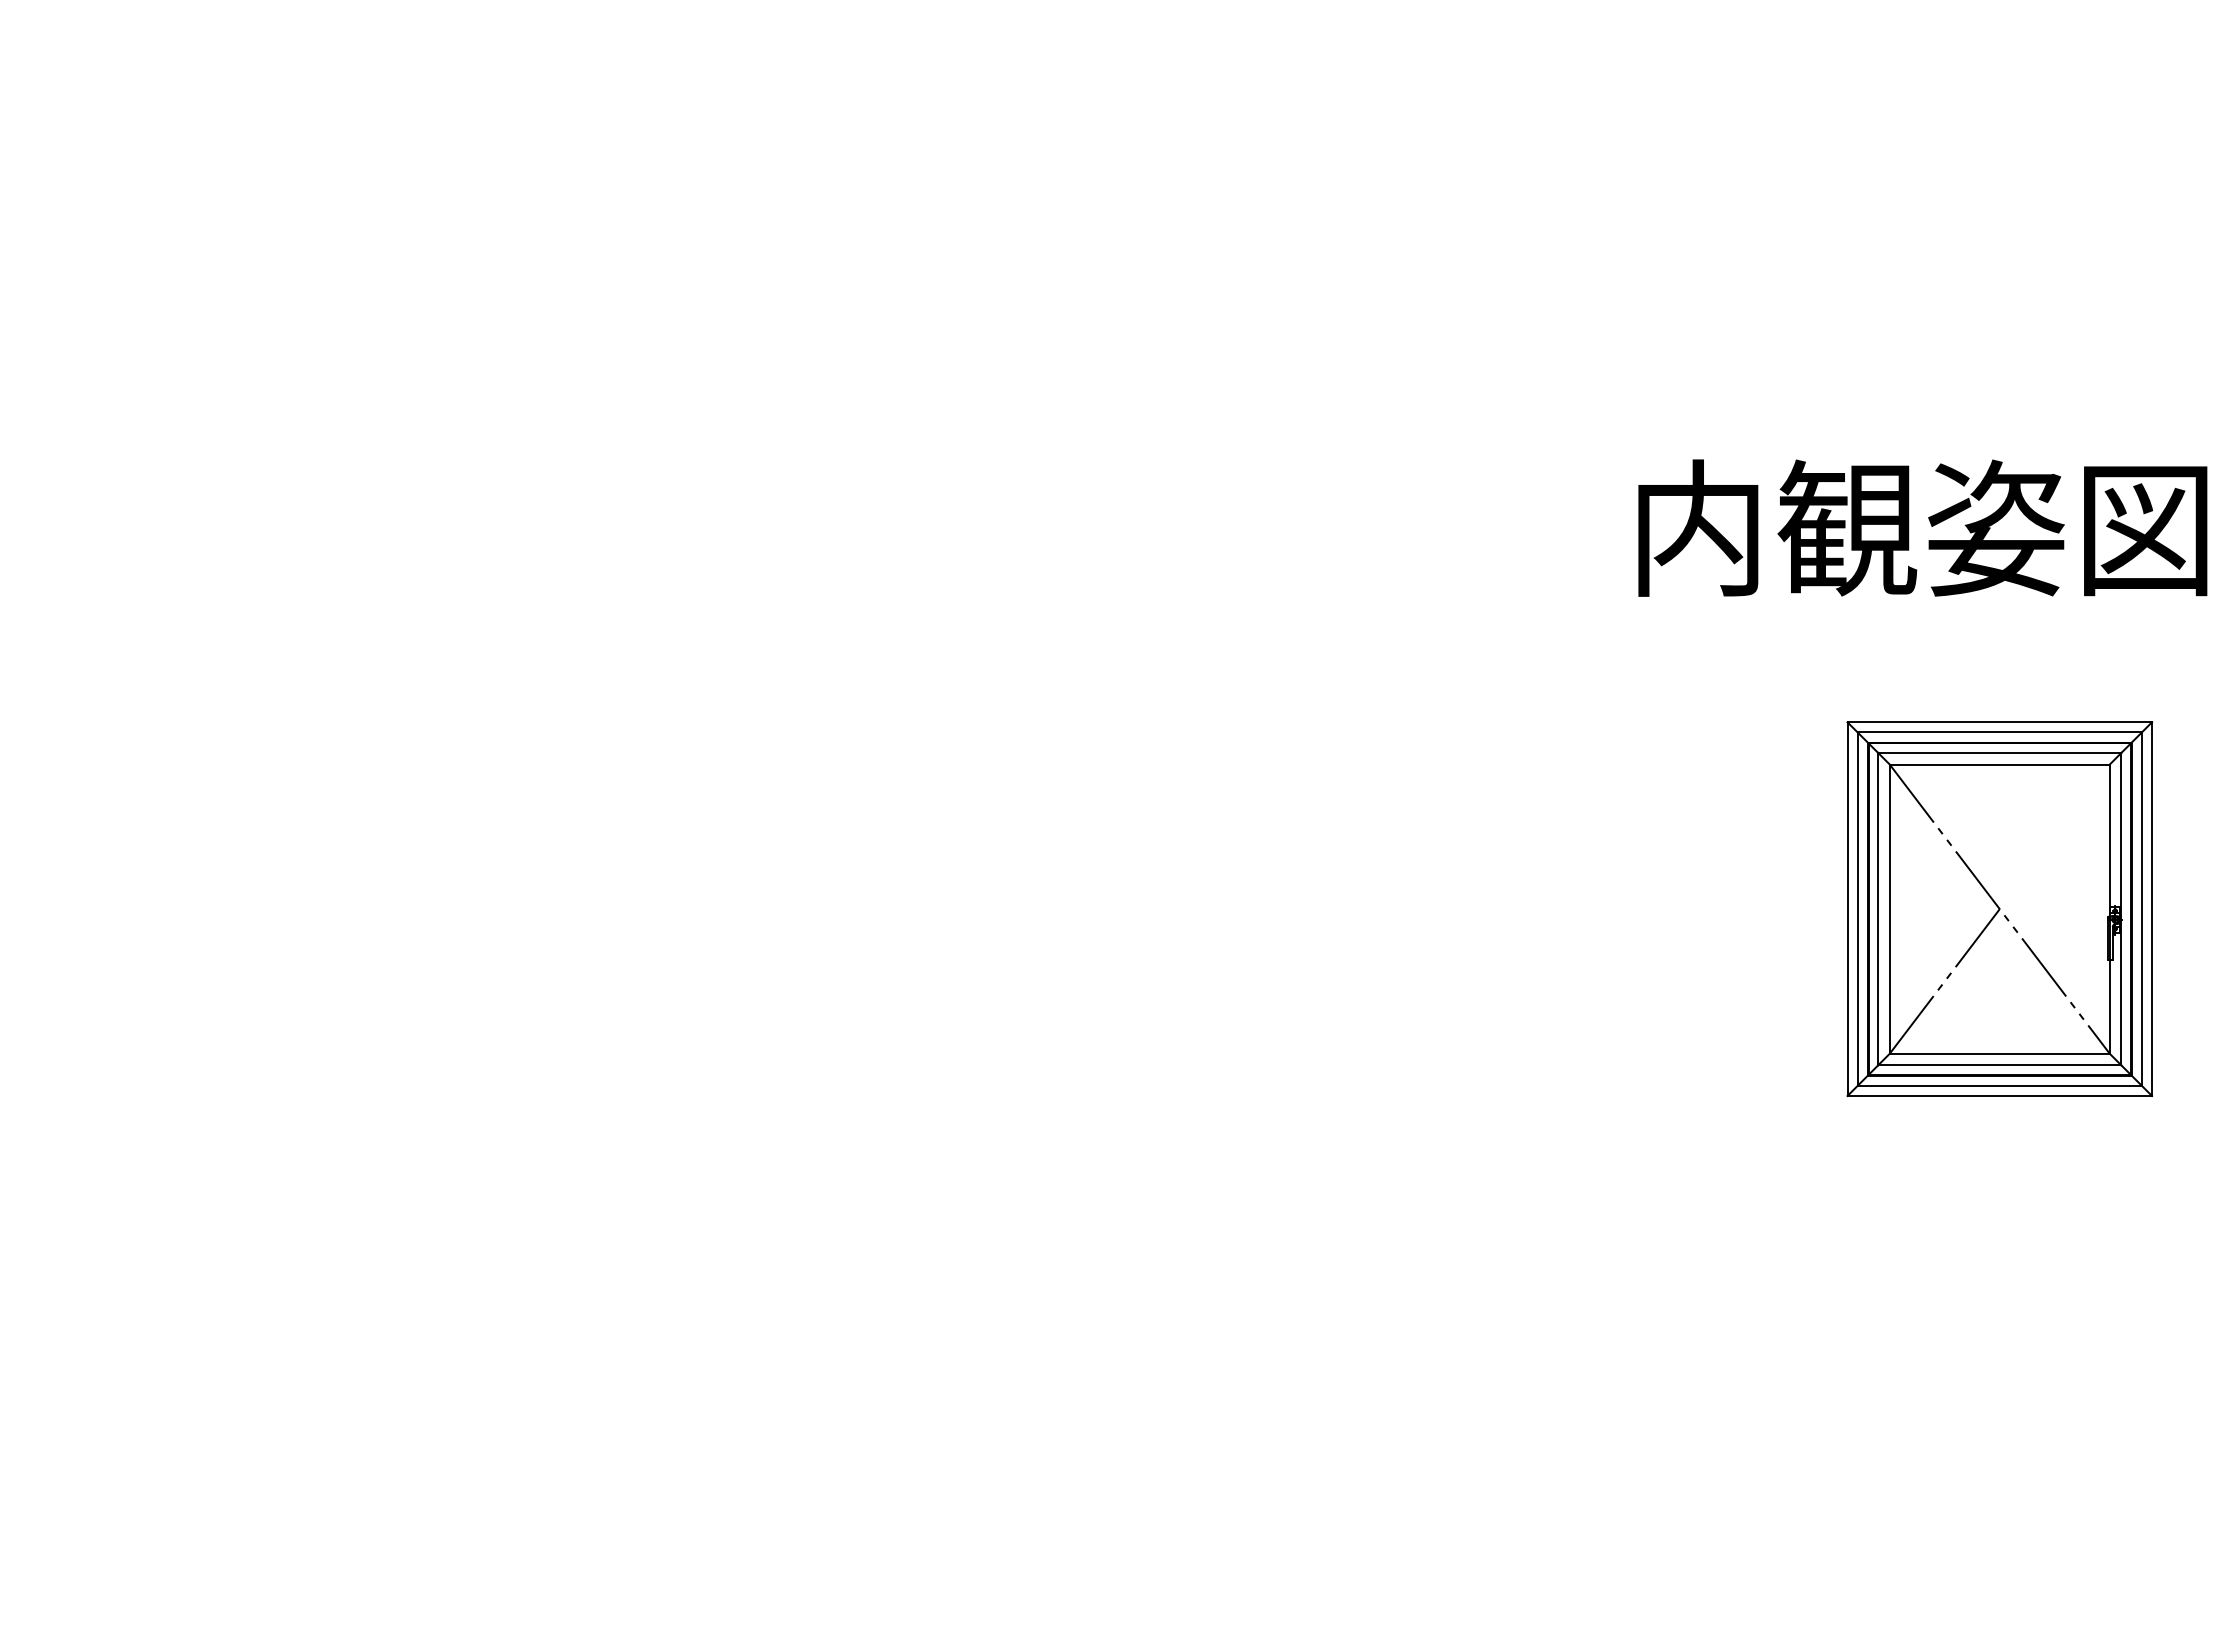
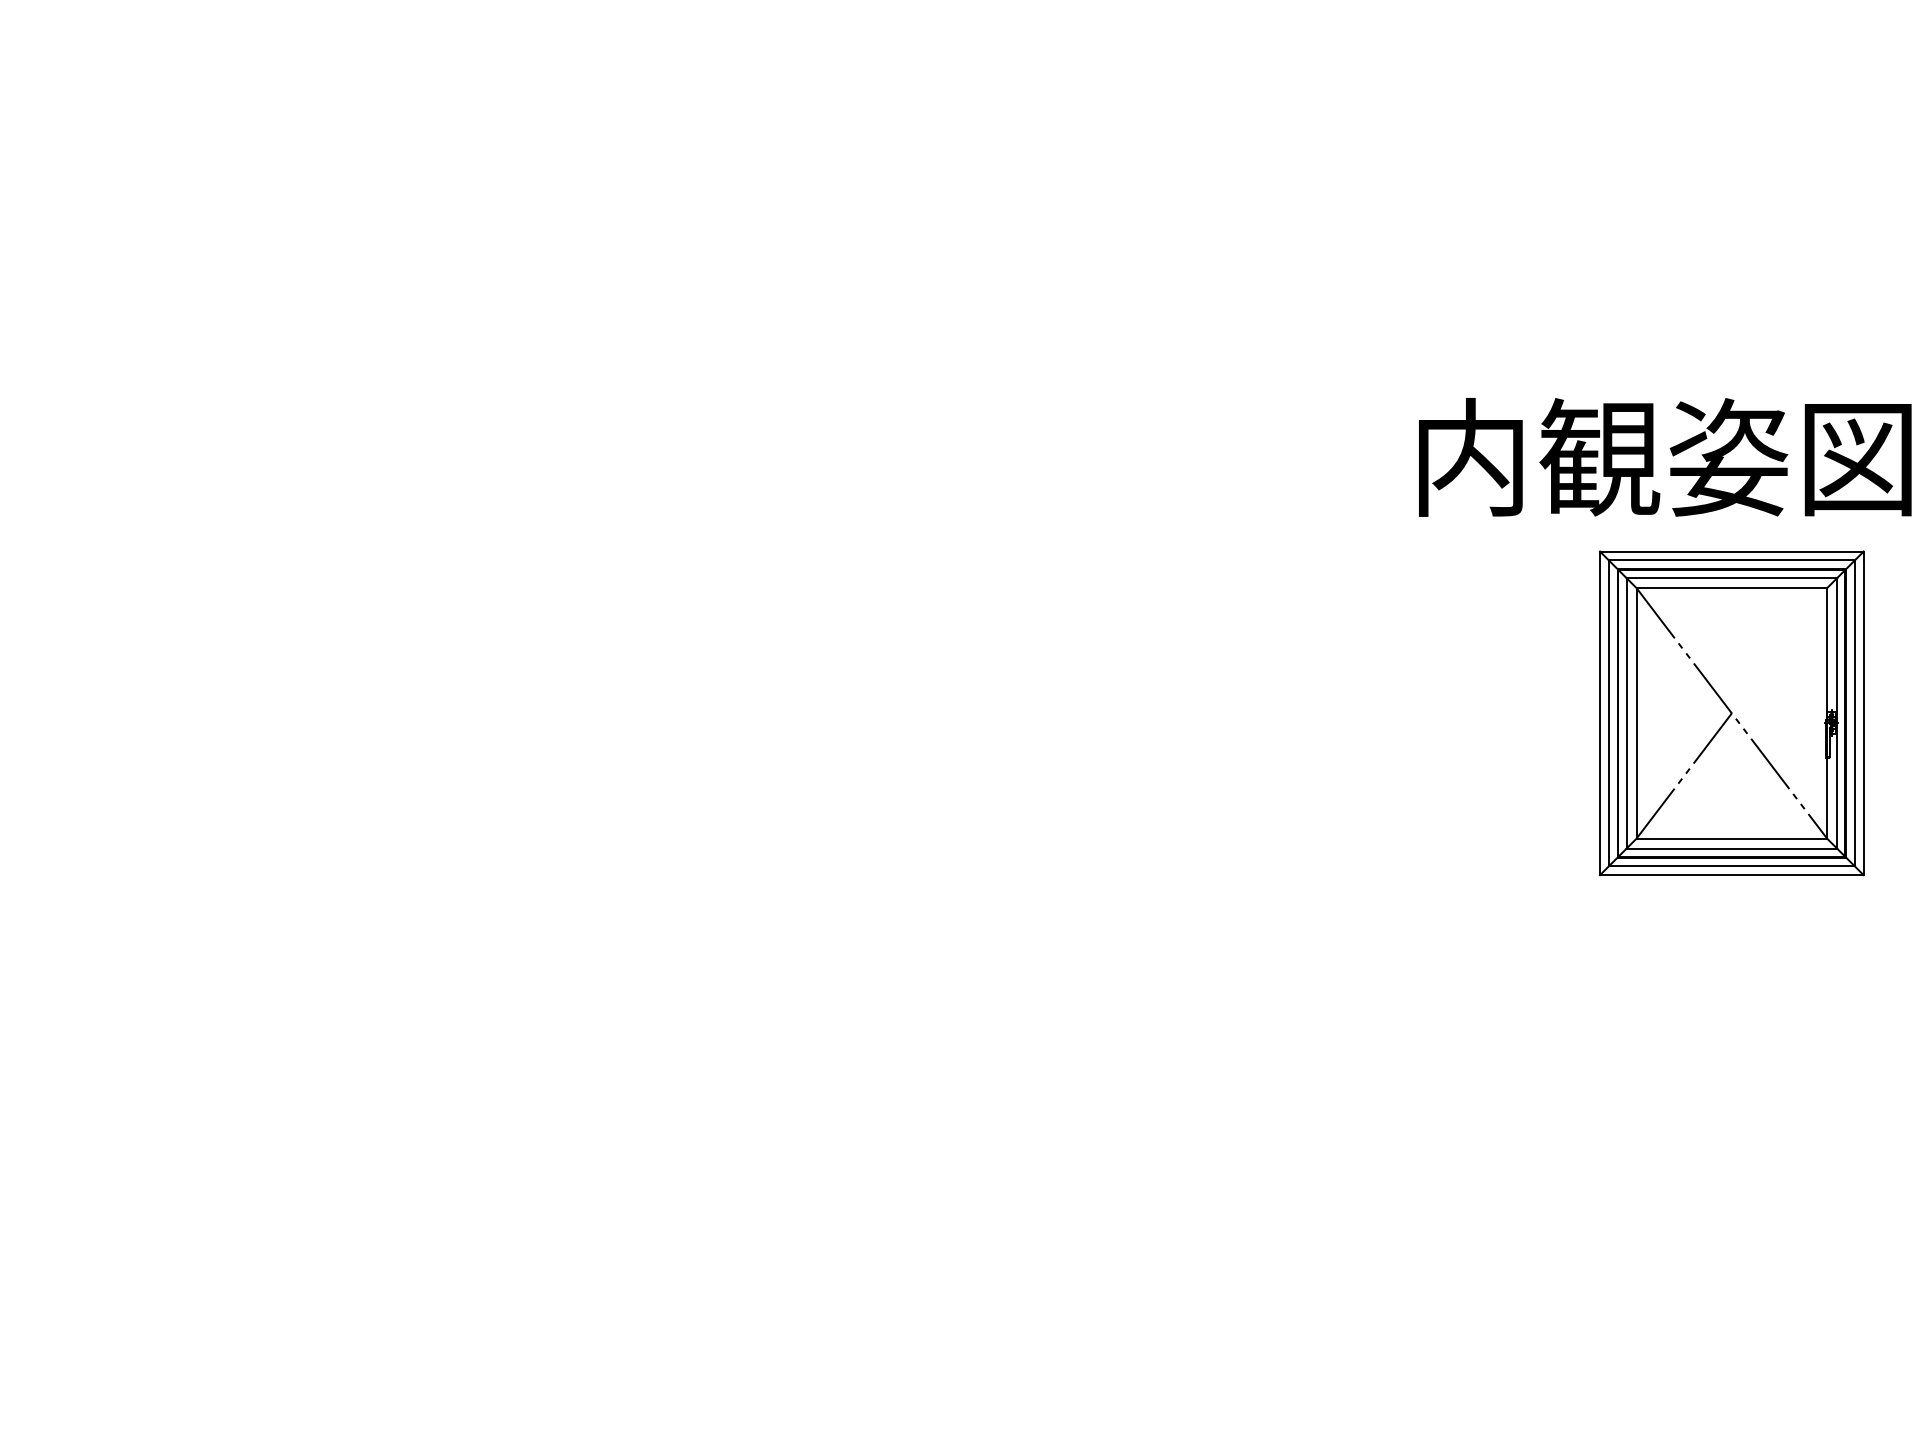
part: (1999, 909) -> (1731, 713), moved

